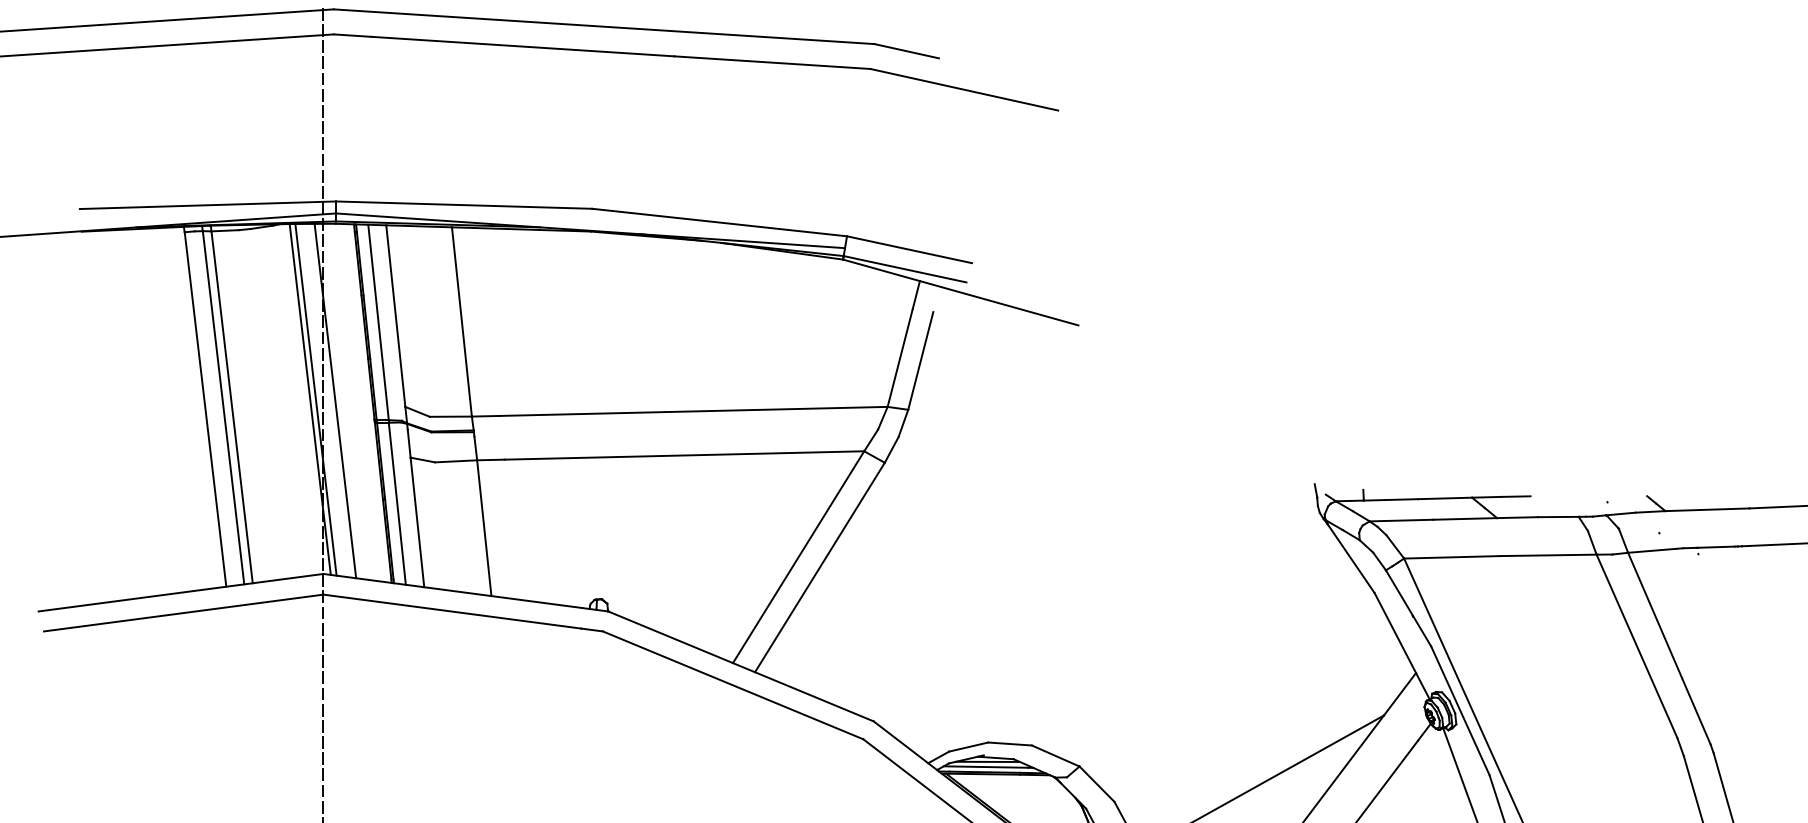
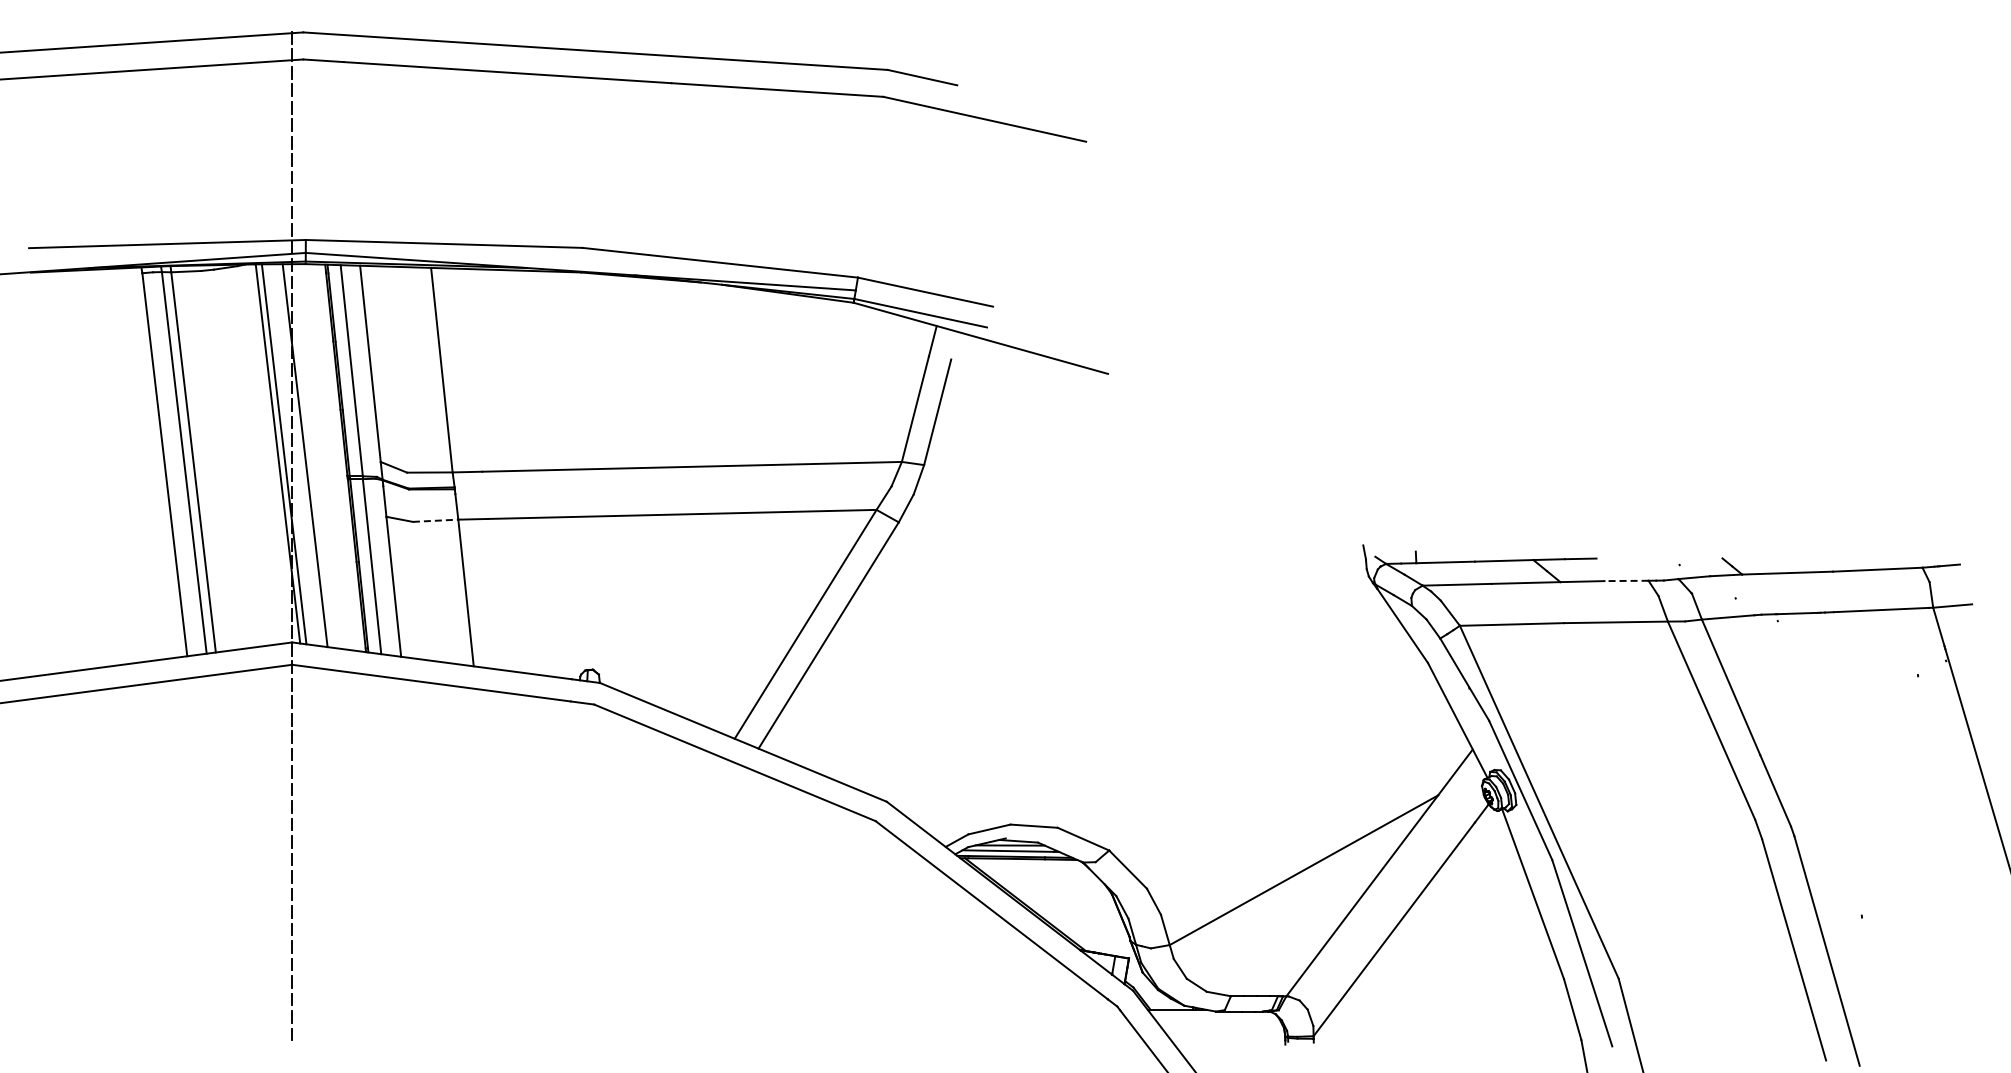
line: (456, 461) -> (435, 520), solid -> dashed
line: (1558, 516) -> (1626, 580), solid -> dashed

